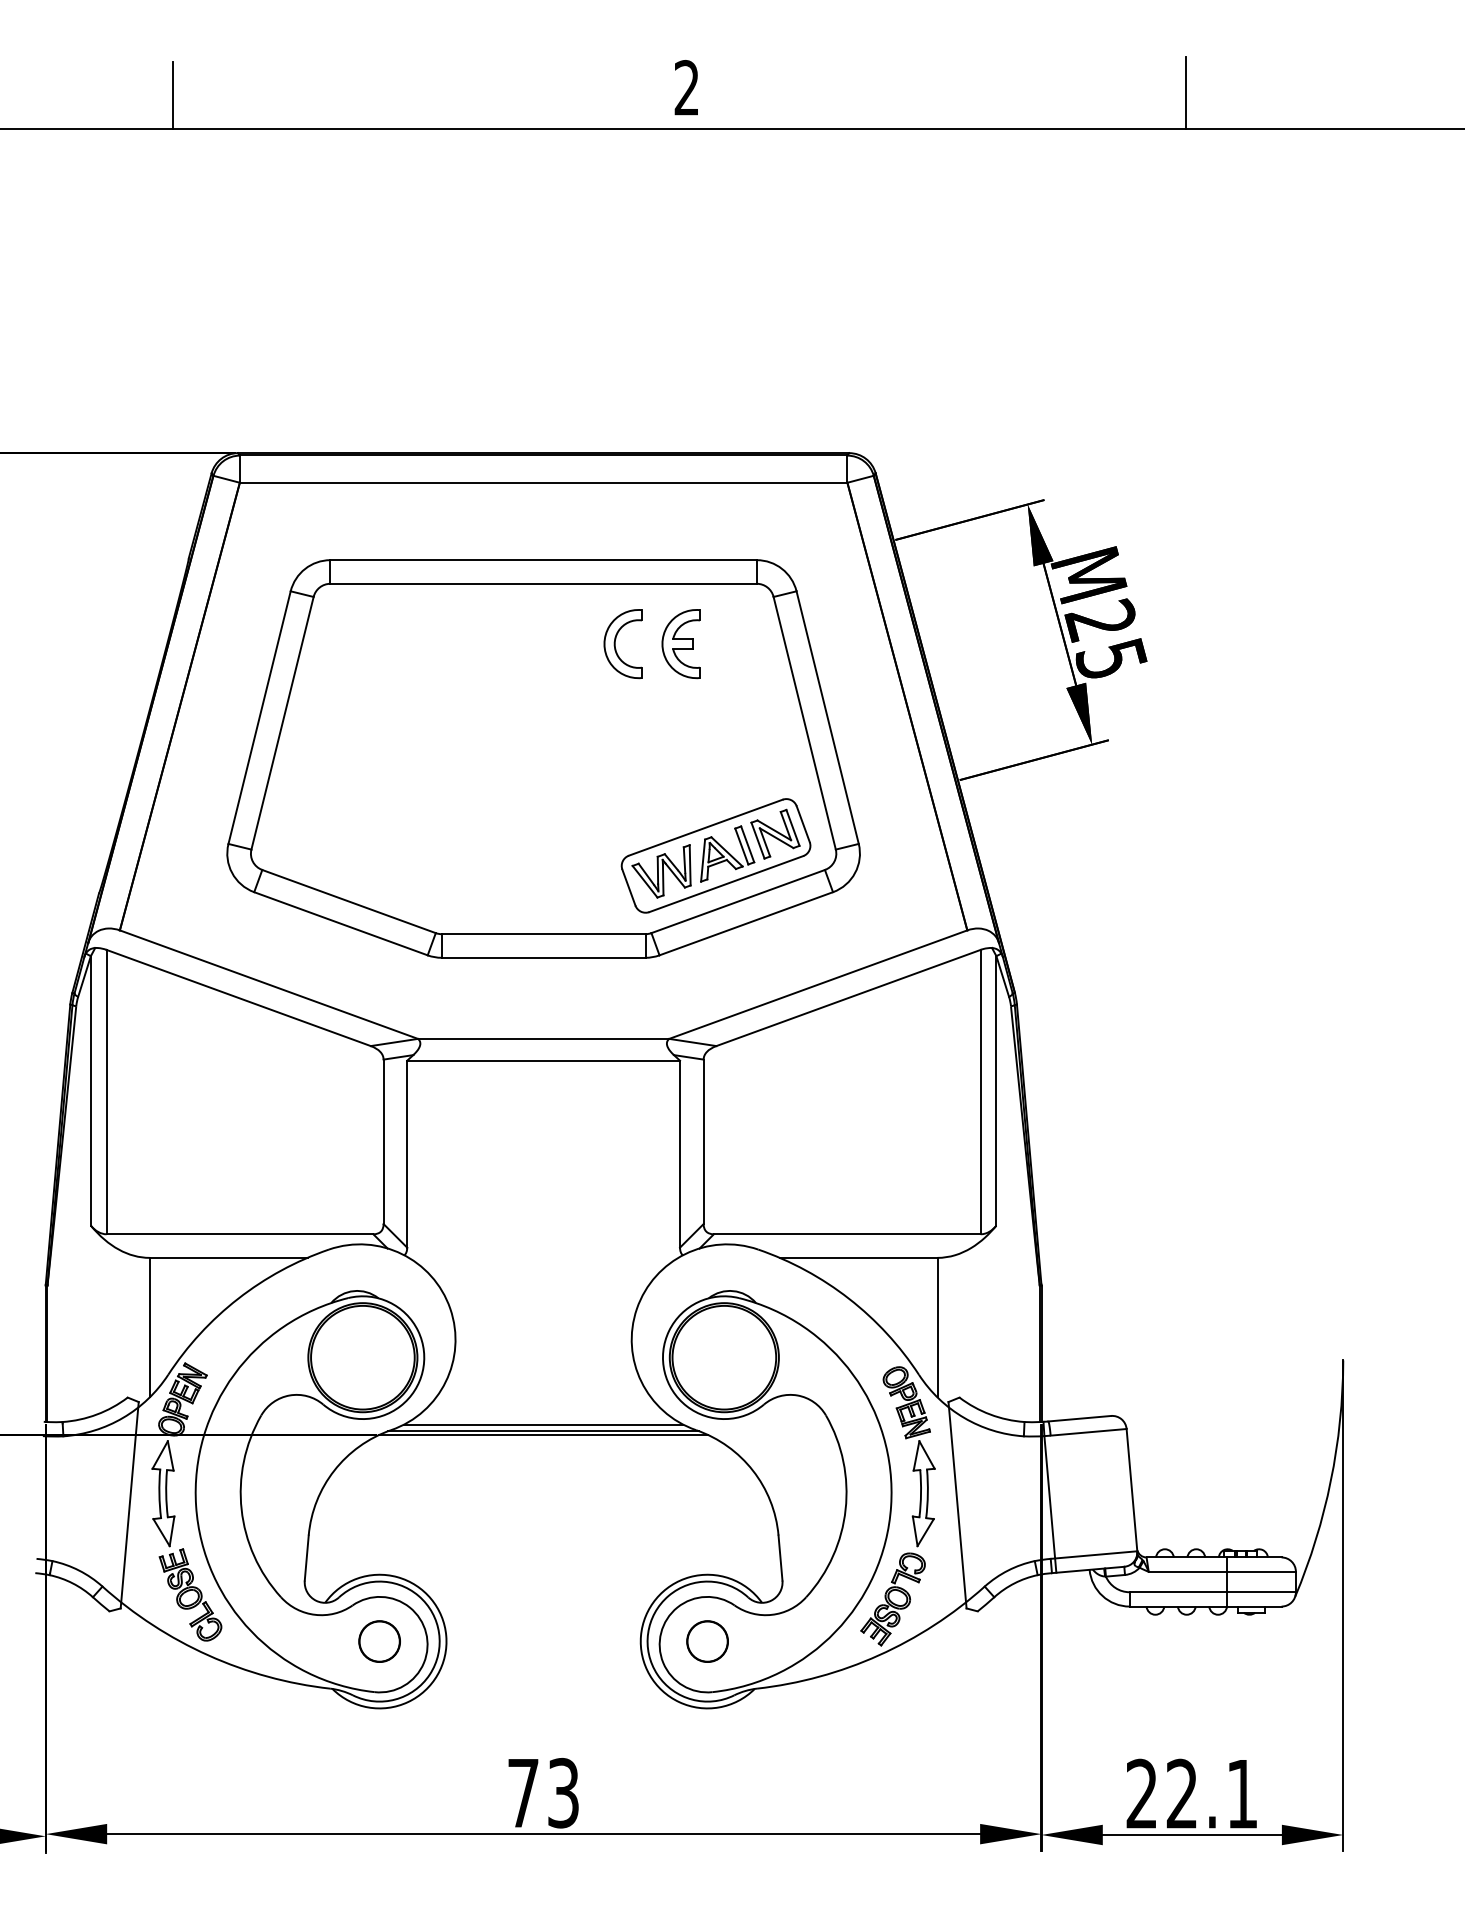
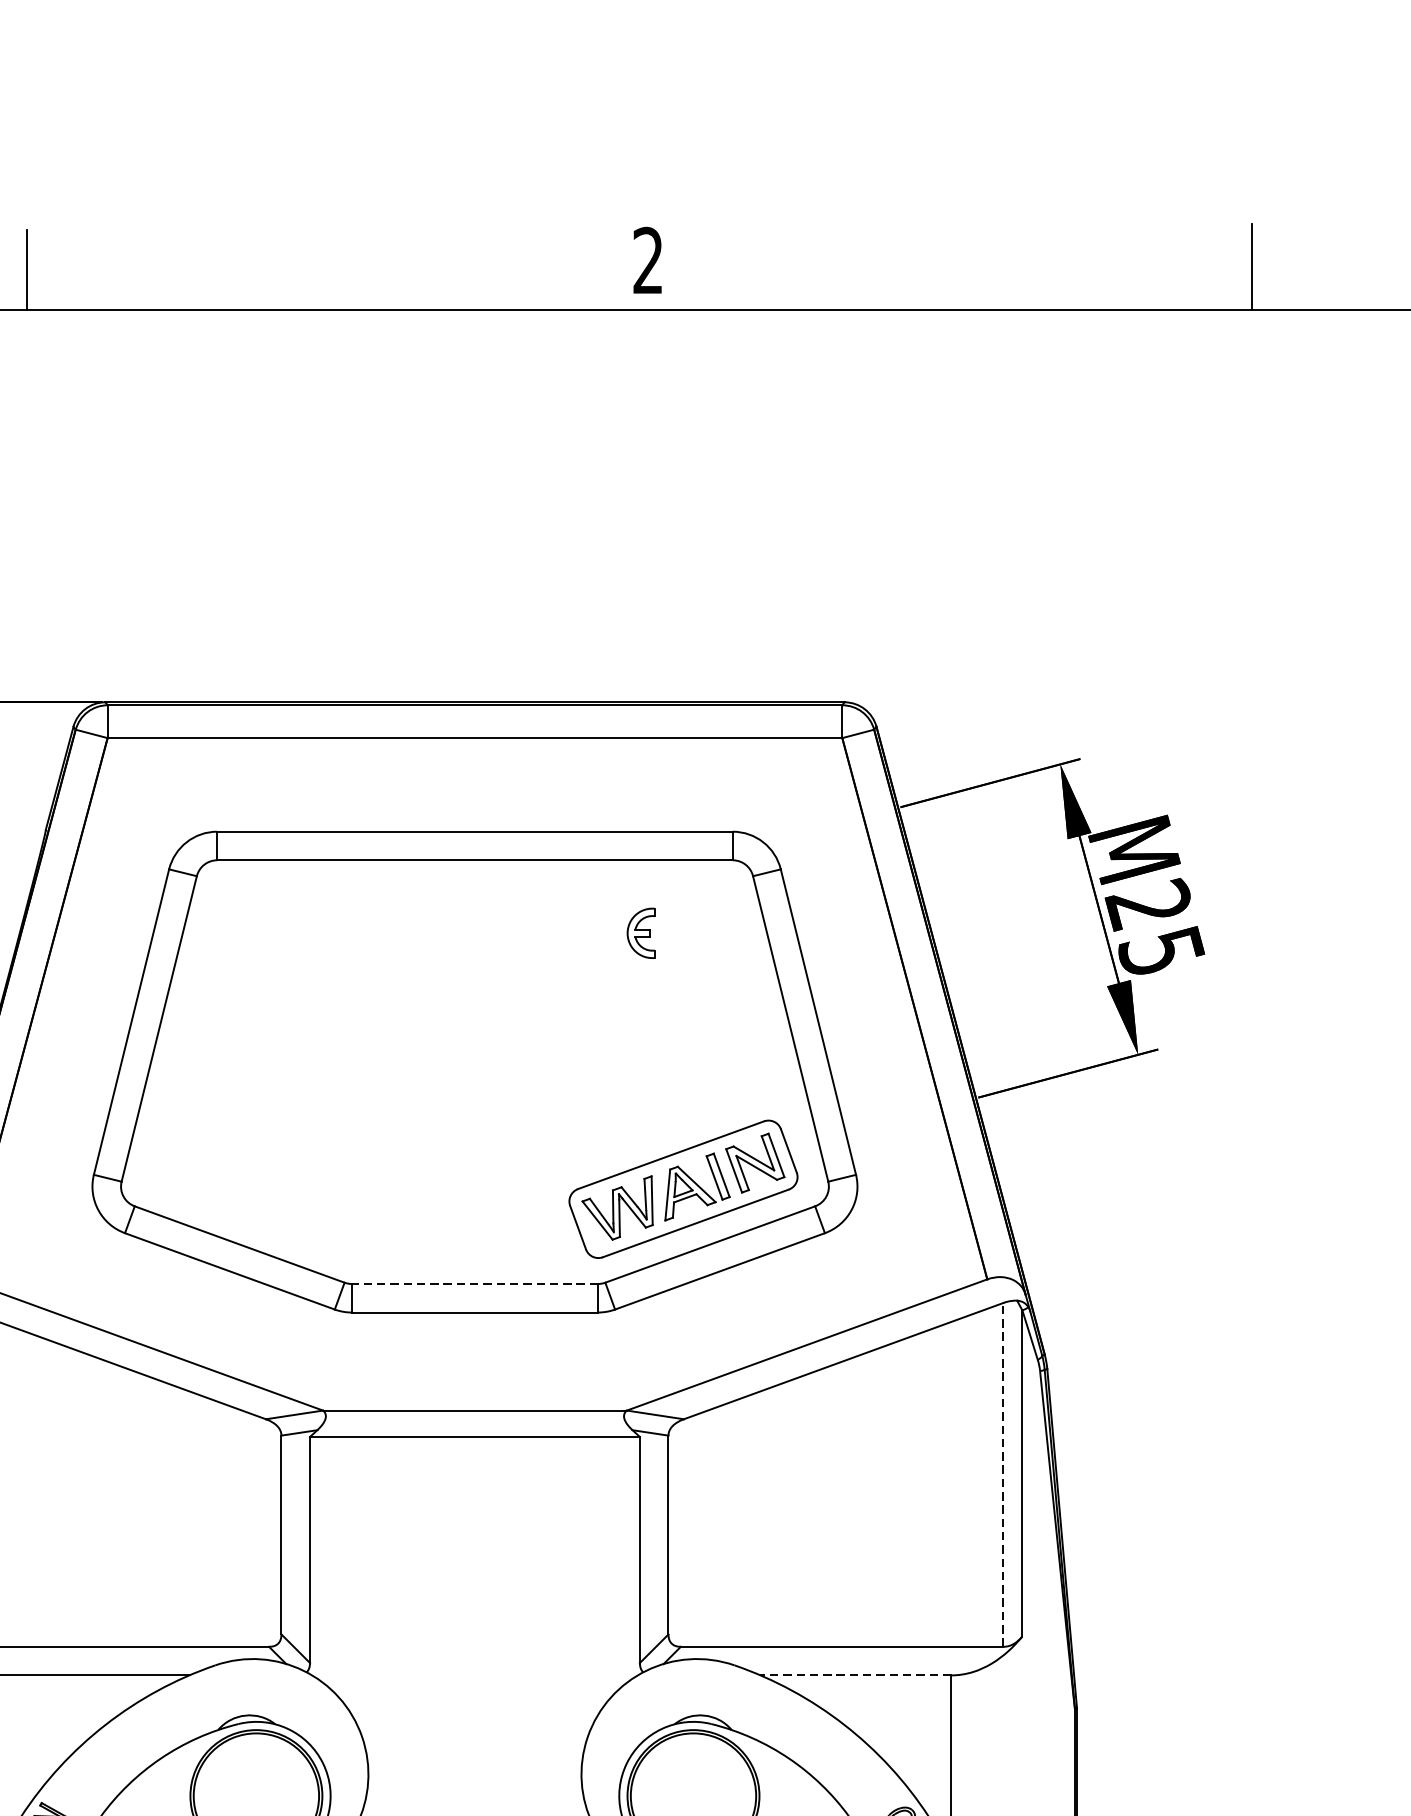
part: (615, 644) -> (561, 933), removed
part: (680, 644) -> (640, 933), size x0.6
line: (543, 934) -> (474, 1284), solid -> dashed
line: (980, 1091) -> (1003, 1474), solid -> dashed
line: (858, 1257) -> (855, 1674), solid -> dashed

